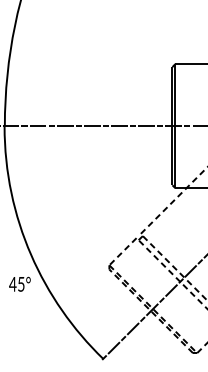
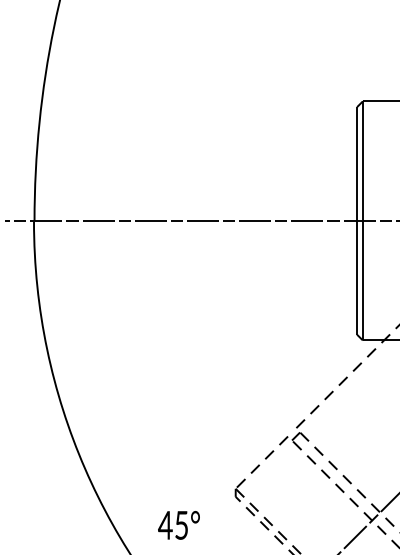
text: (19, 283) -> (178, 523), moved

